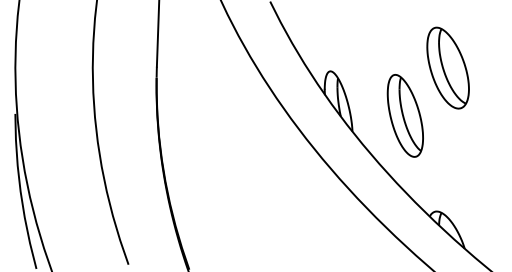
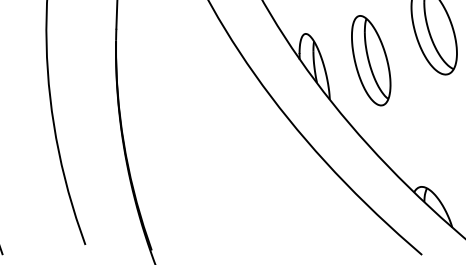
part: (404, 115) -> (370, 60), moved

